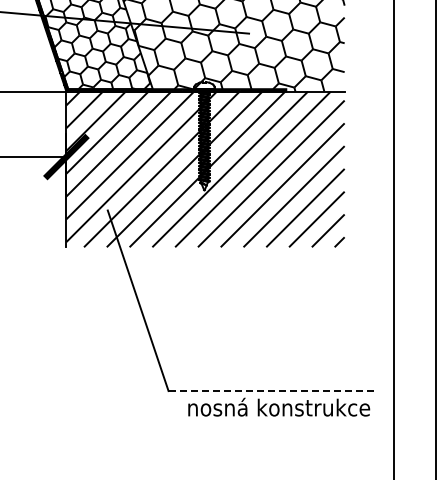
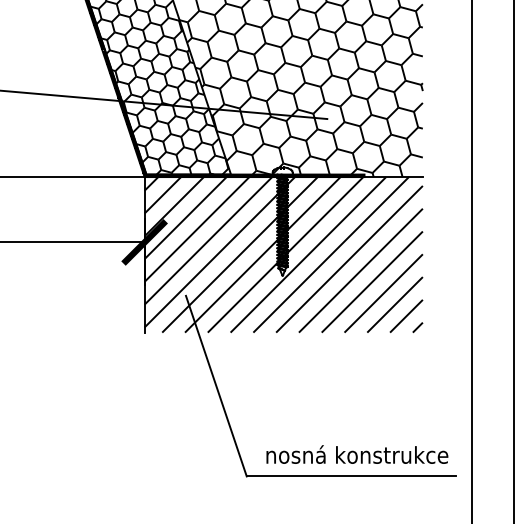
line: (273, 391) -> (351, 476), dashed -> solid
text: (279, 407) -> (357, 454), moved

